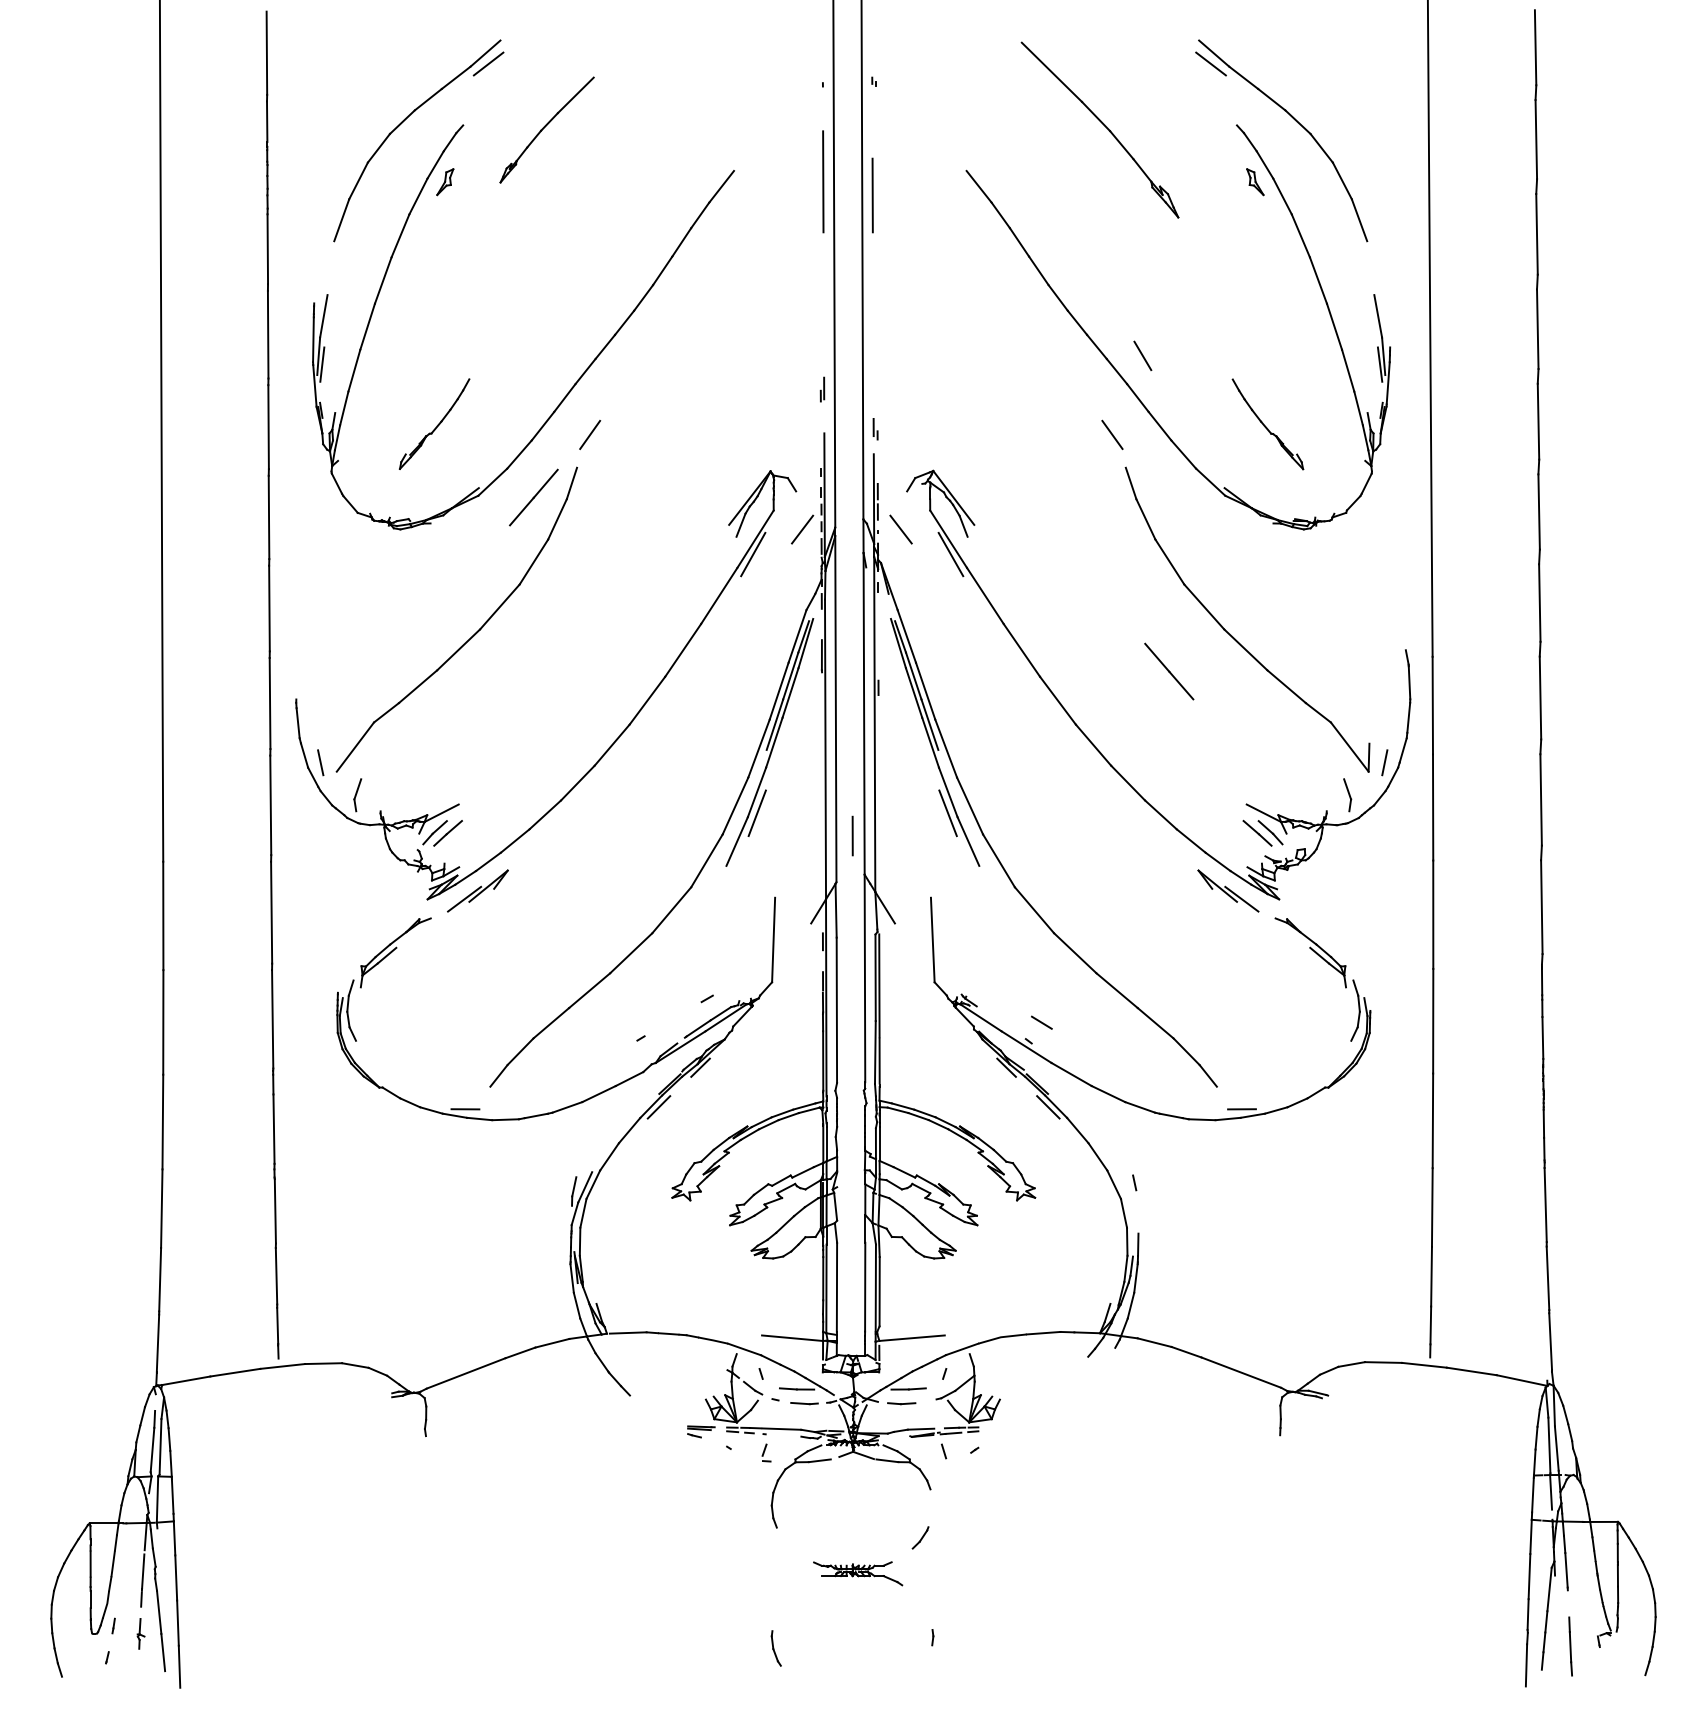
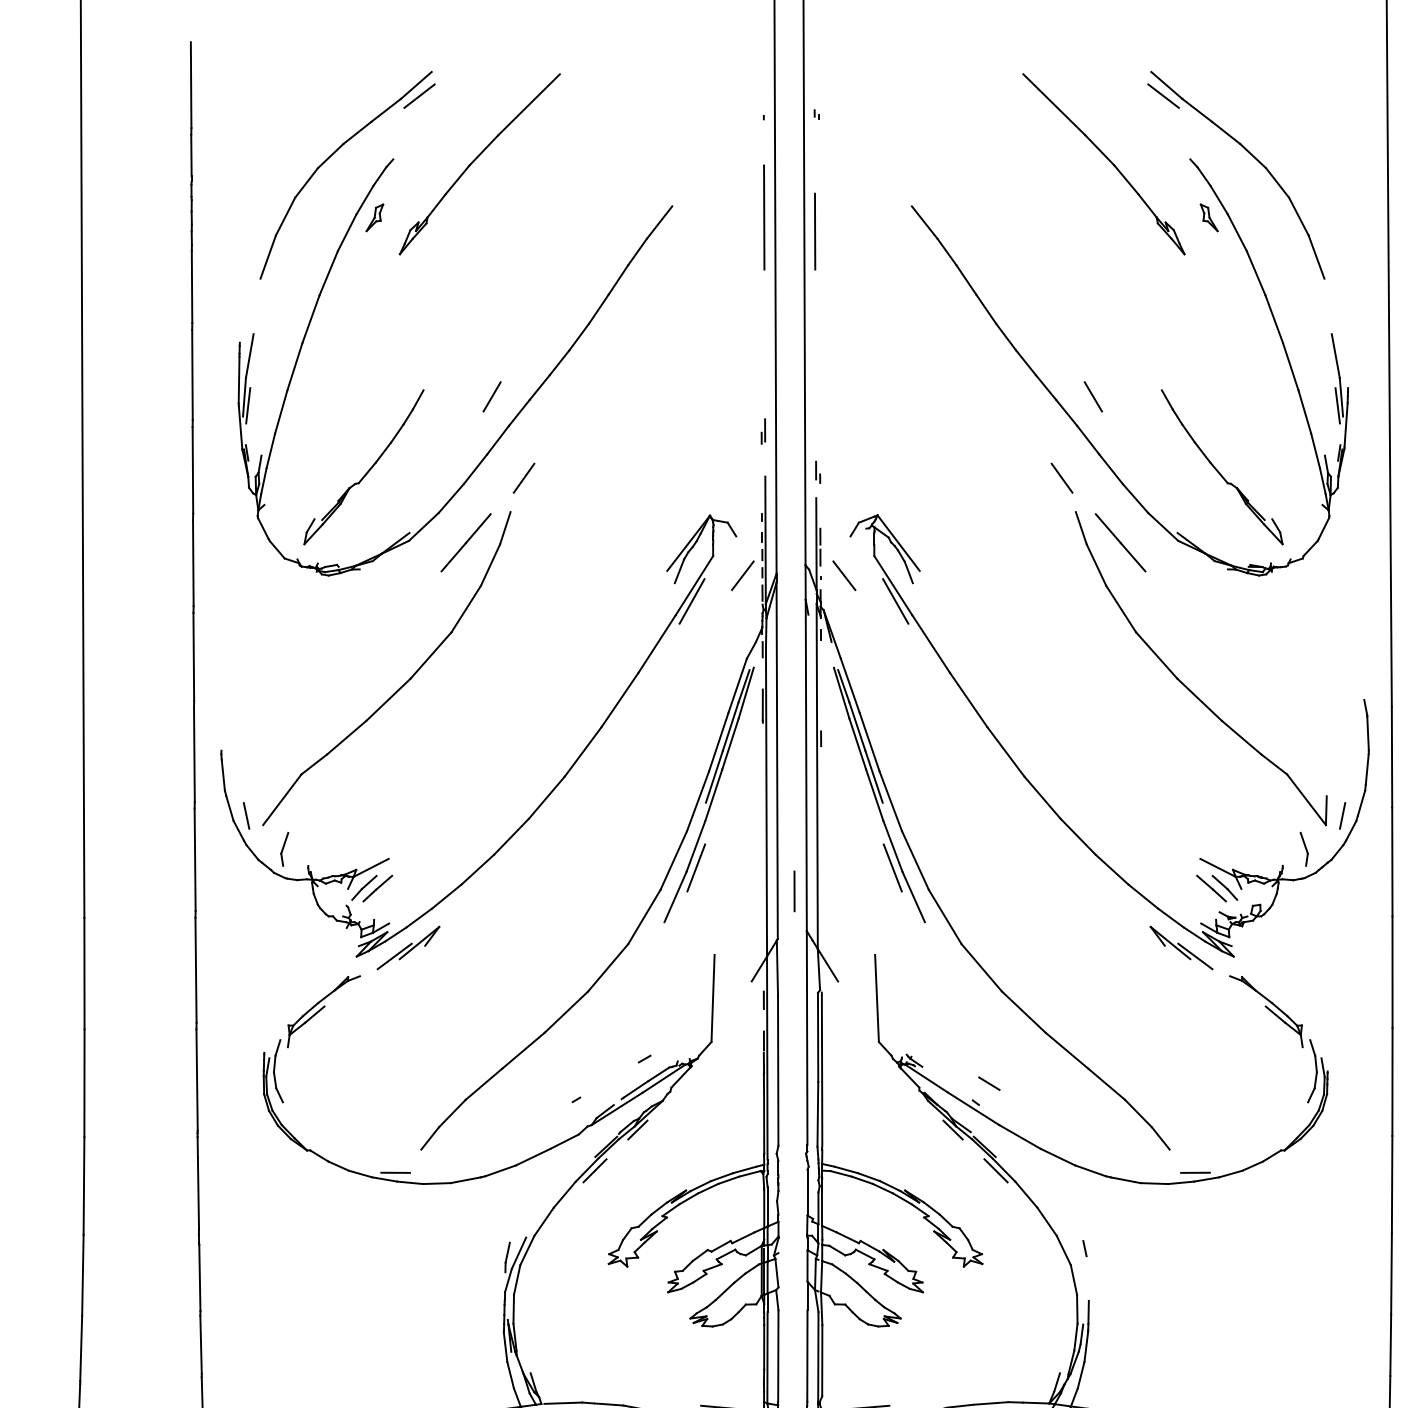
part: (546, 129) -> (479, 163), size x1.67
part: (1099, 129) -> (1103, 163), moved
line: (558, 355) -> (491, 396), added
part: (434, 423) -> (363, 466), size x1.67
part: (1267, 424) -> (1221, 467), size x1.67
line: (1169, 671) -> (1120, 542), moved

